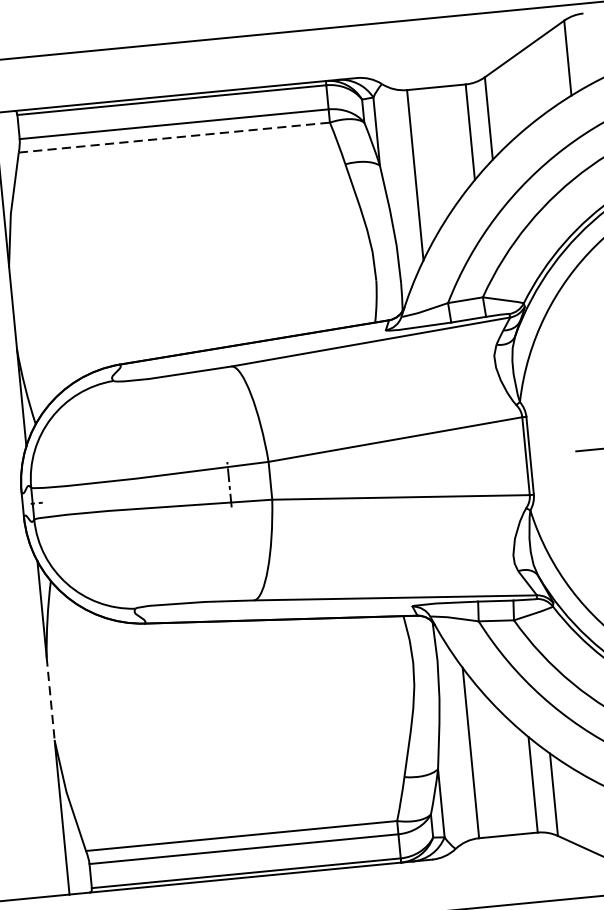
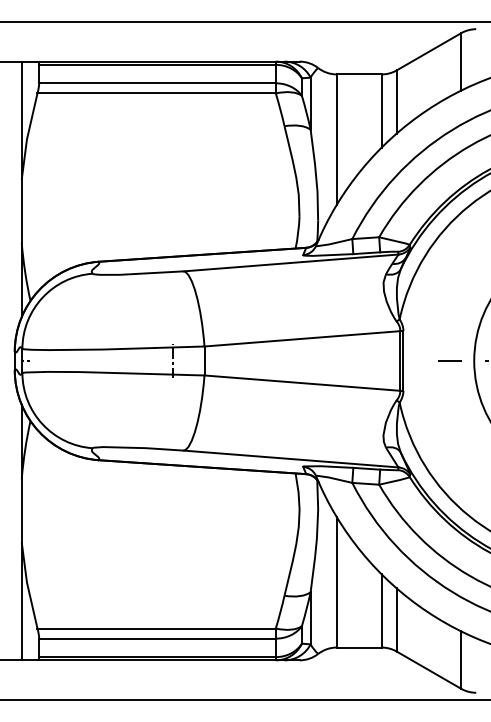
line: (175, 137) -> (157, 93), dashed -> solid
line: (50, 698) -> (21, 510), dashed -> solid

